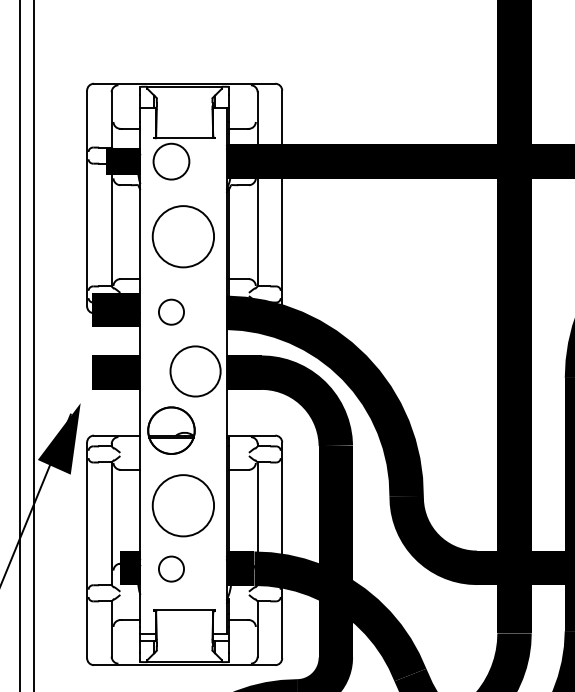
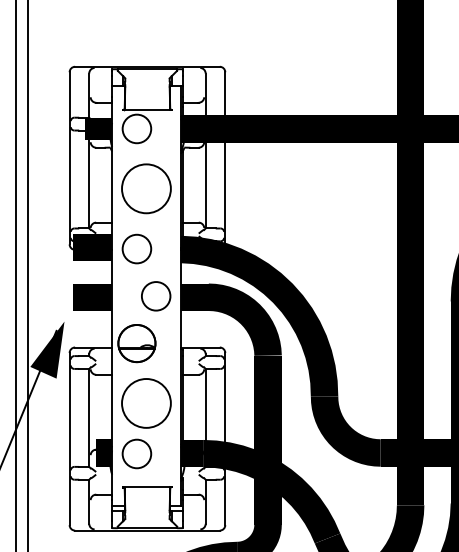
circle: (170, 311) -> (136, 248), size x1.43
circle: (194, 371) -> (155, 296), size x0.71
circle: (170, 568) -> (136, 453), size x1.43

